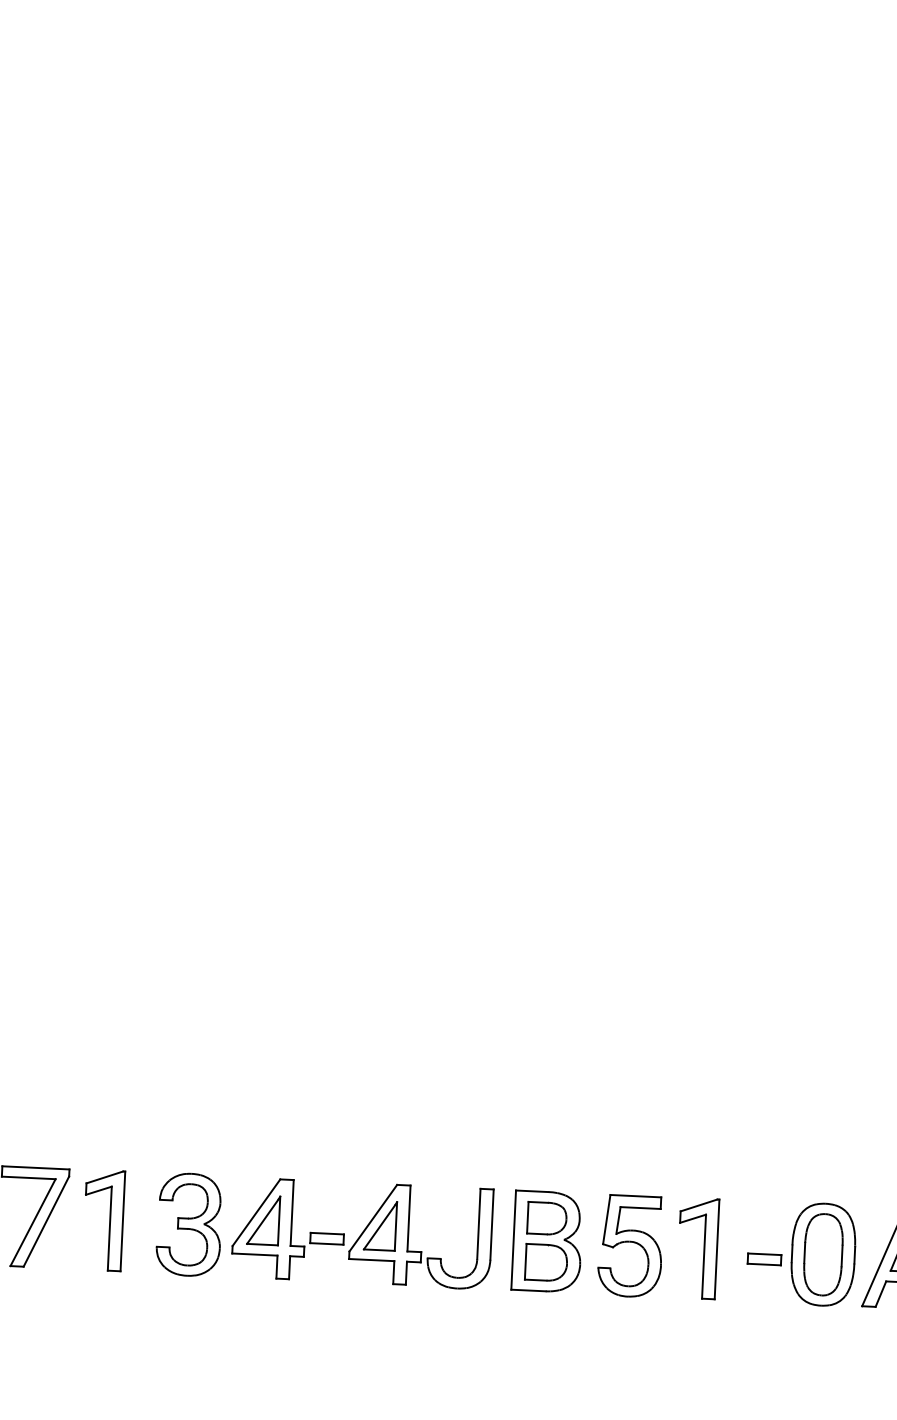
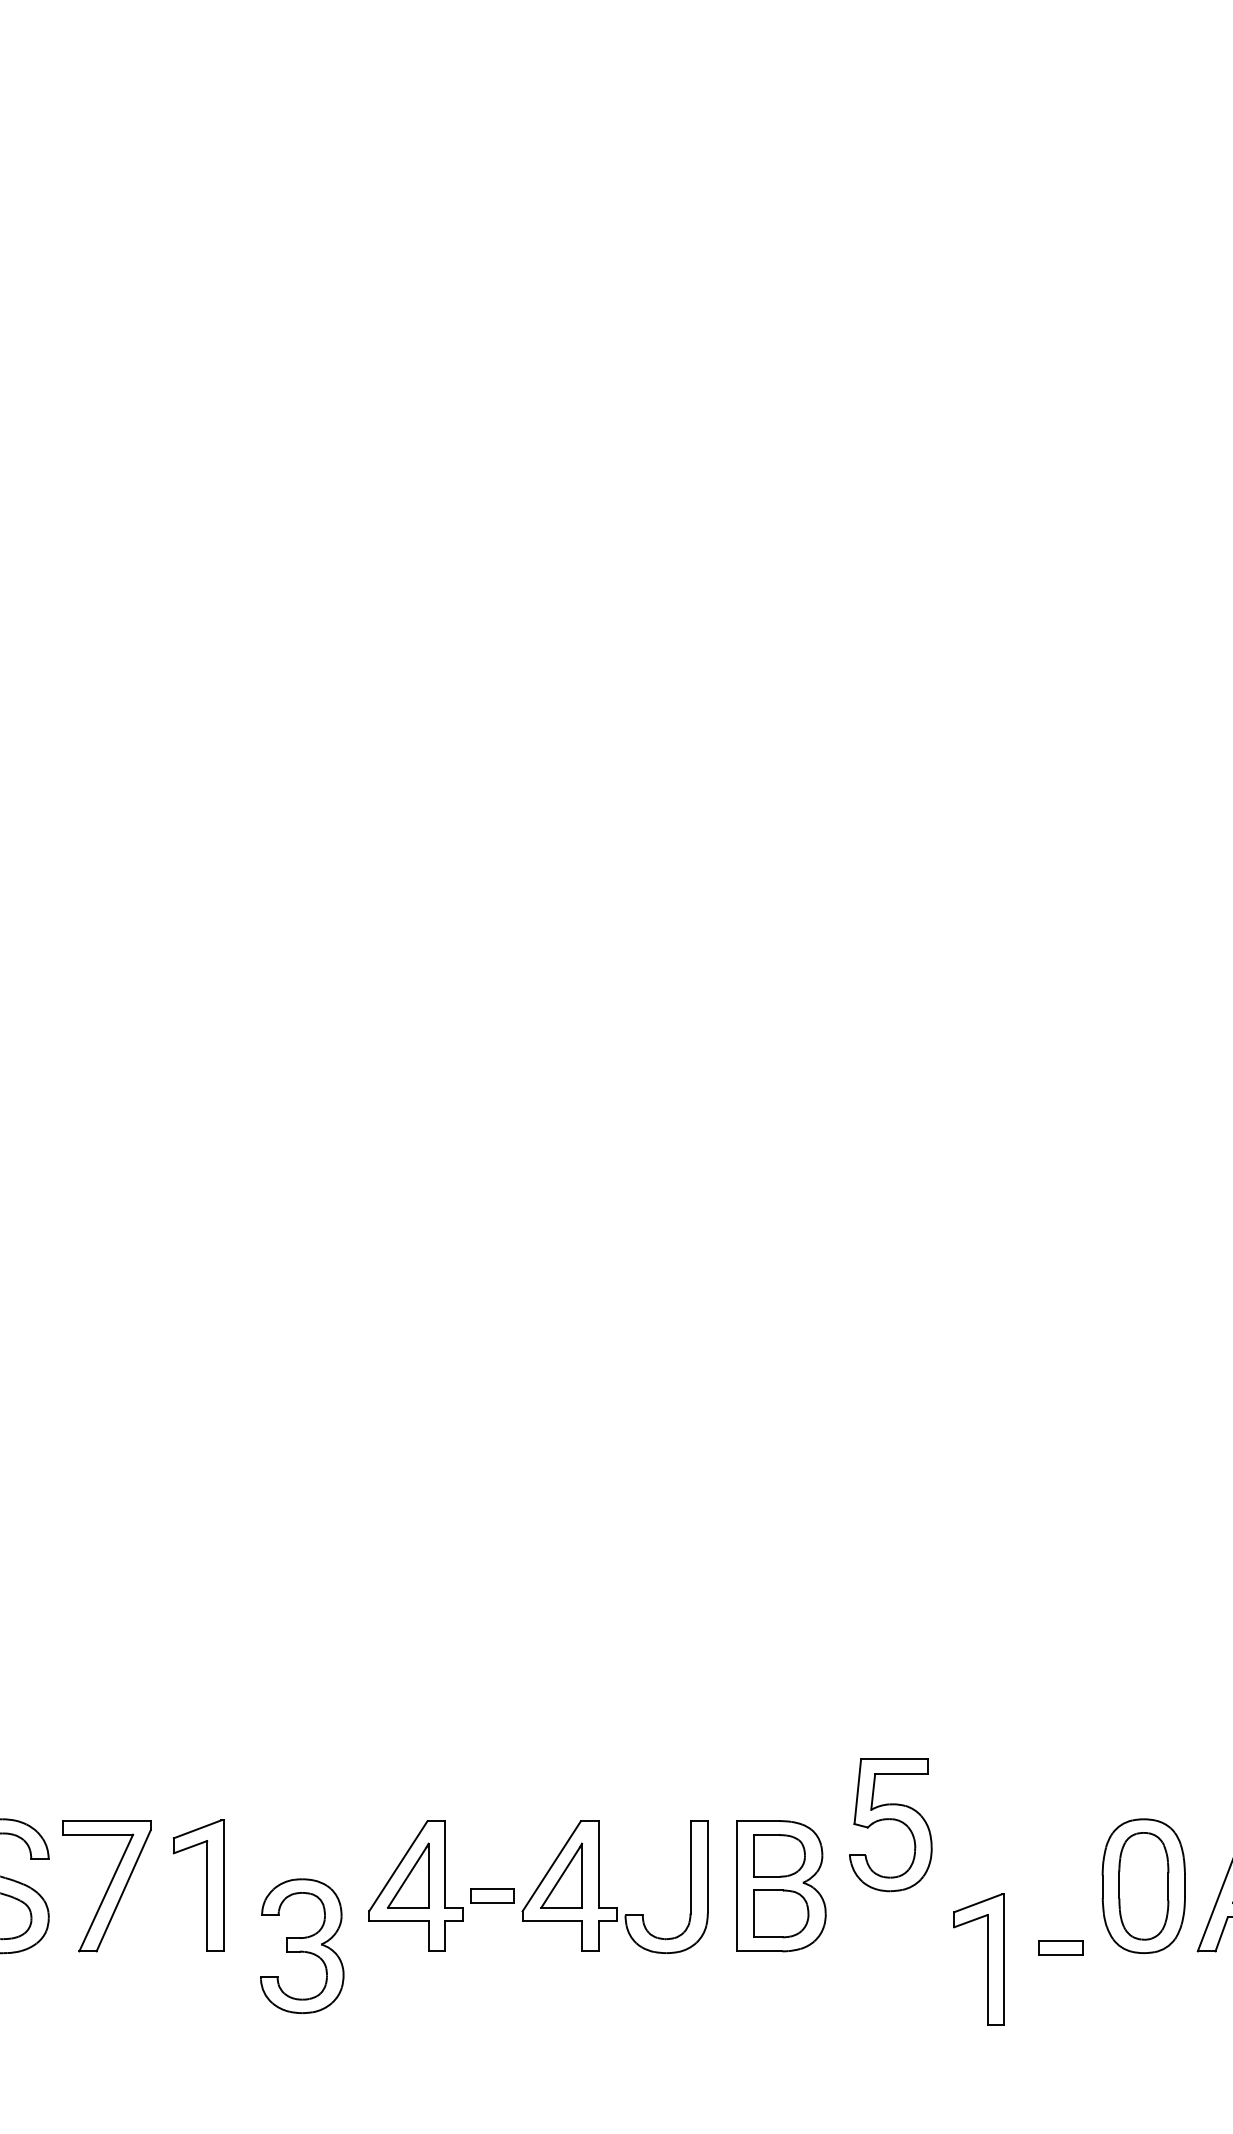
part: (189, 1224) -> (302, 1945), moved
part: (630, 1246) -> (890, 1825), moved
part: (704, 1248) -> (987, 1959), moved
part: (764, 1259) -> (1060, 1947), moved

